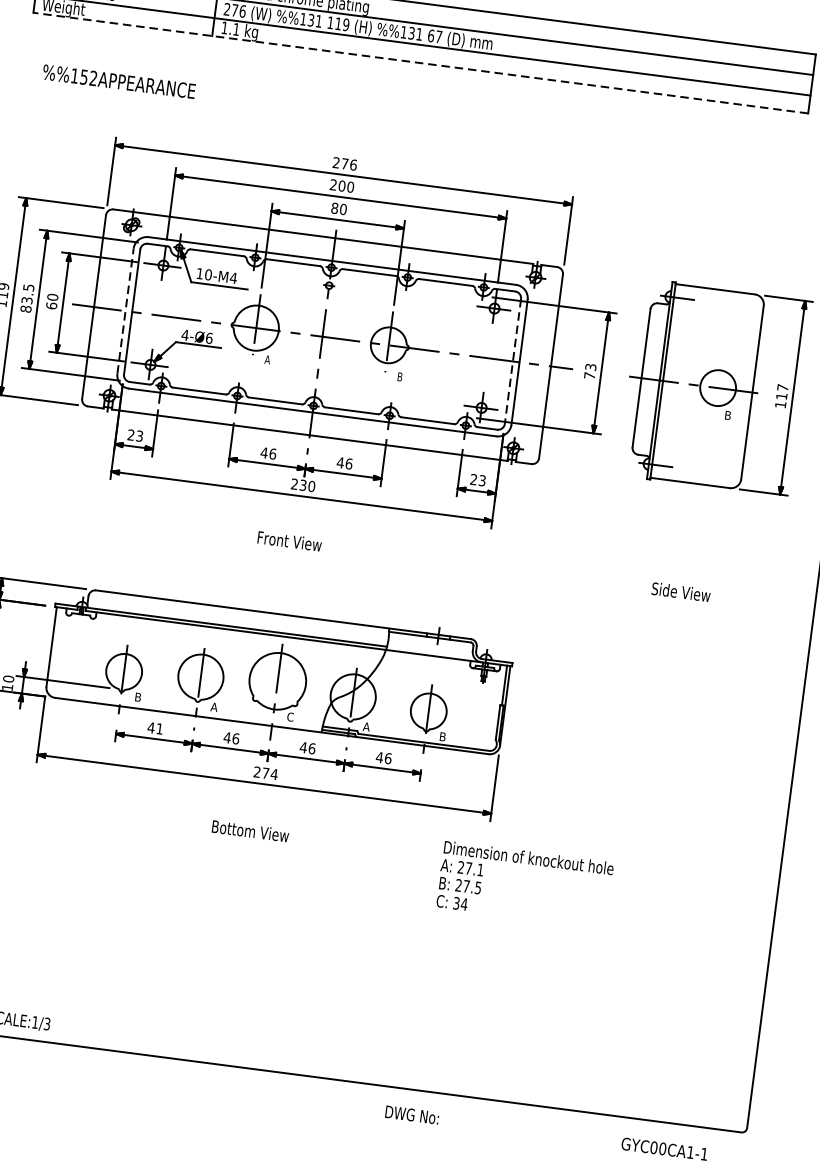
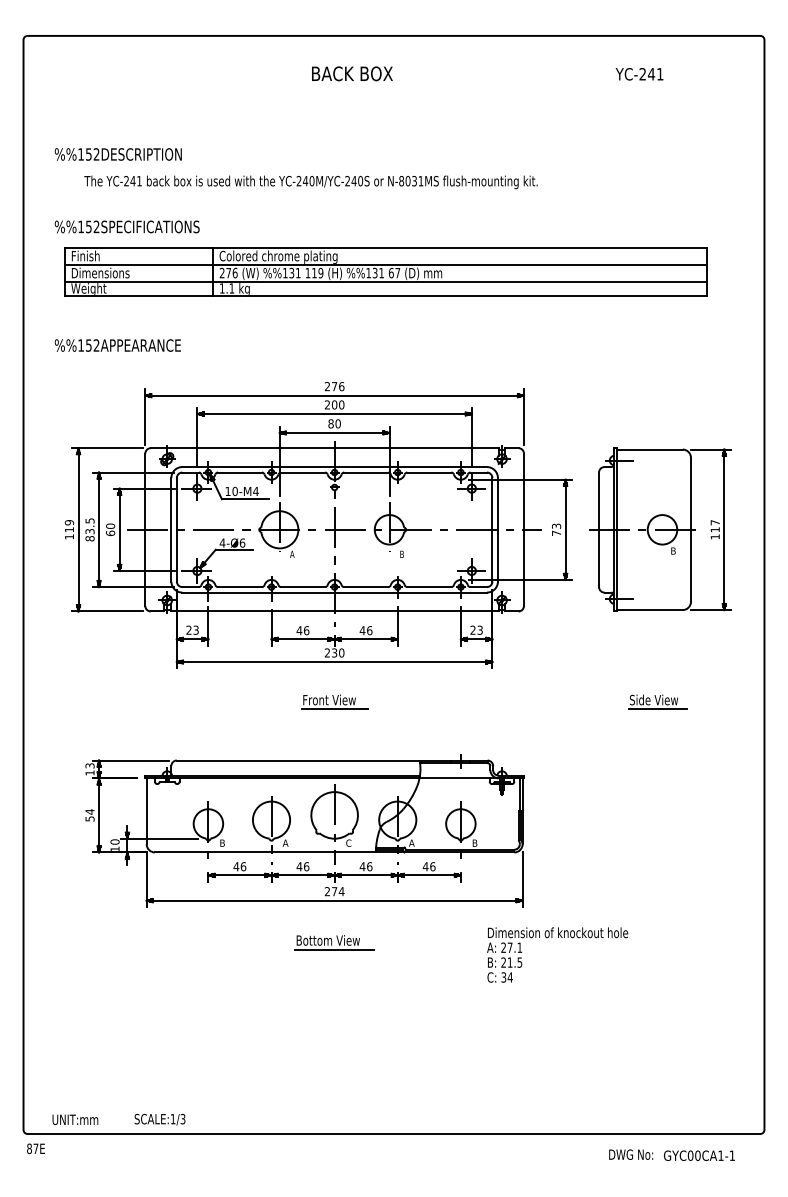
line: (420, 63) -> (385, 296), dashed -> solid
text: (118, 81) -> (117, 345), moved
line: (125, 310) -> (171, 529), dashed -> solid
line: (513, 361) -> (492, 529), dashed -> solid
line: (294, 553) -> (334, 709), added
line: (683, 604) -> (657, 709), added
text: (159, 728) -> (243, 866), 41 -> 46
line: (256, 843) -> (334, 949), added
text: (465, 886) -> (509, 962), 27.5 -> 21.5
text: (412, 1114) -> (631, 1154), moved

